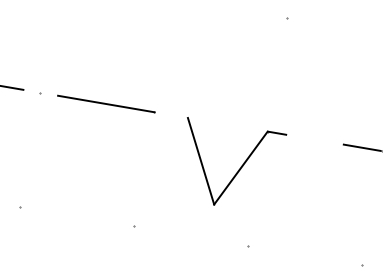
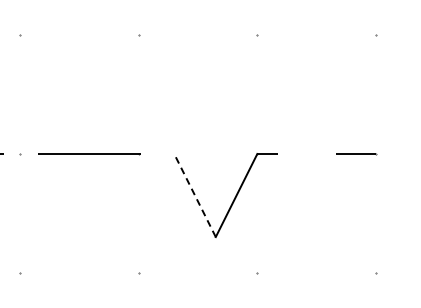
line: (200, 161) -> (194, 195), solid -> dashed

